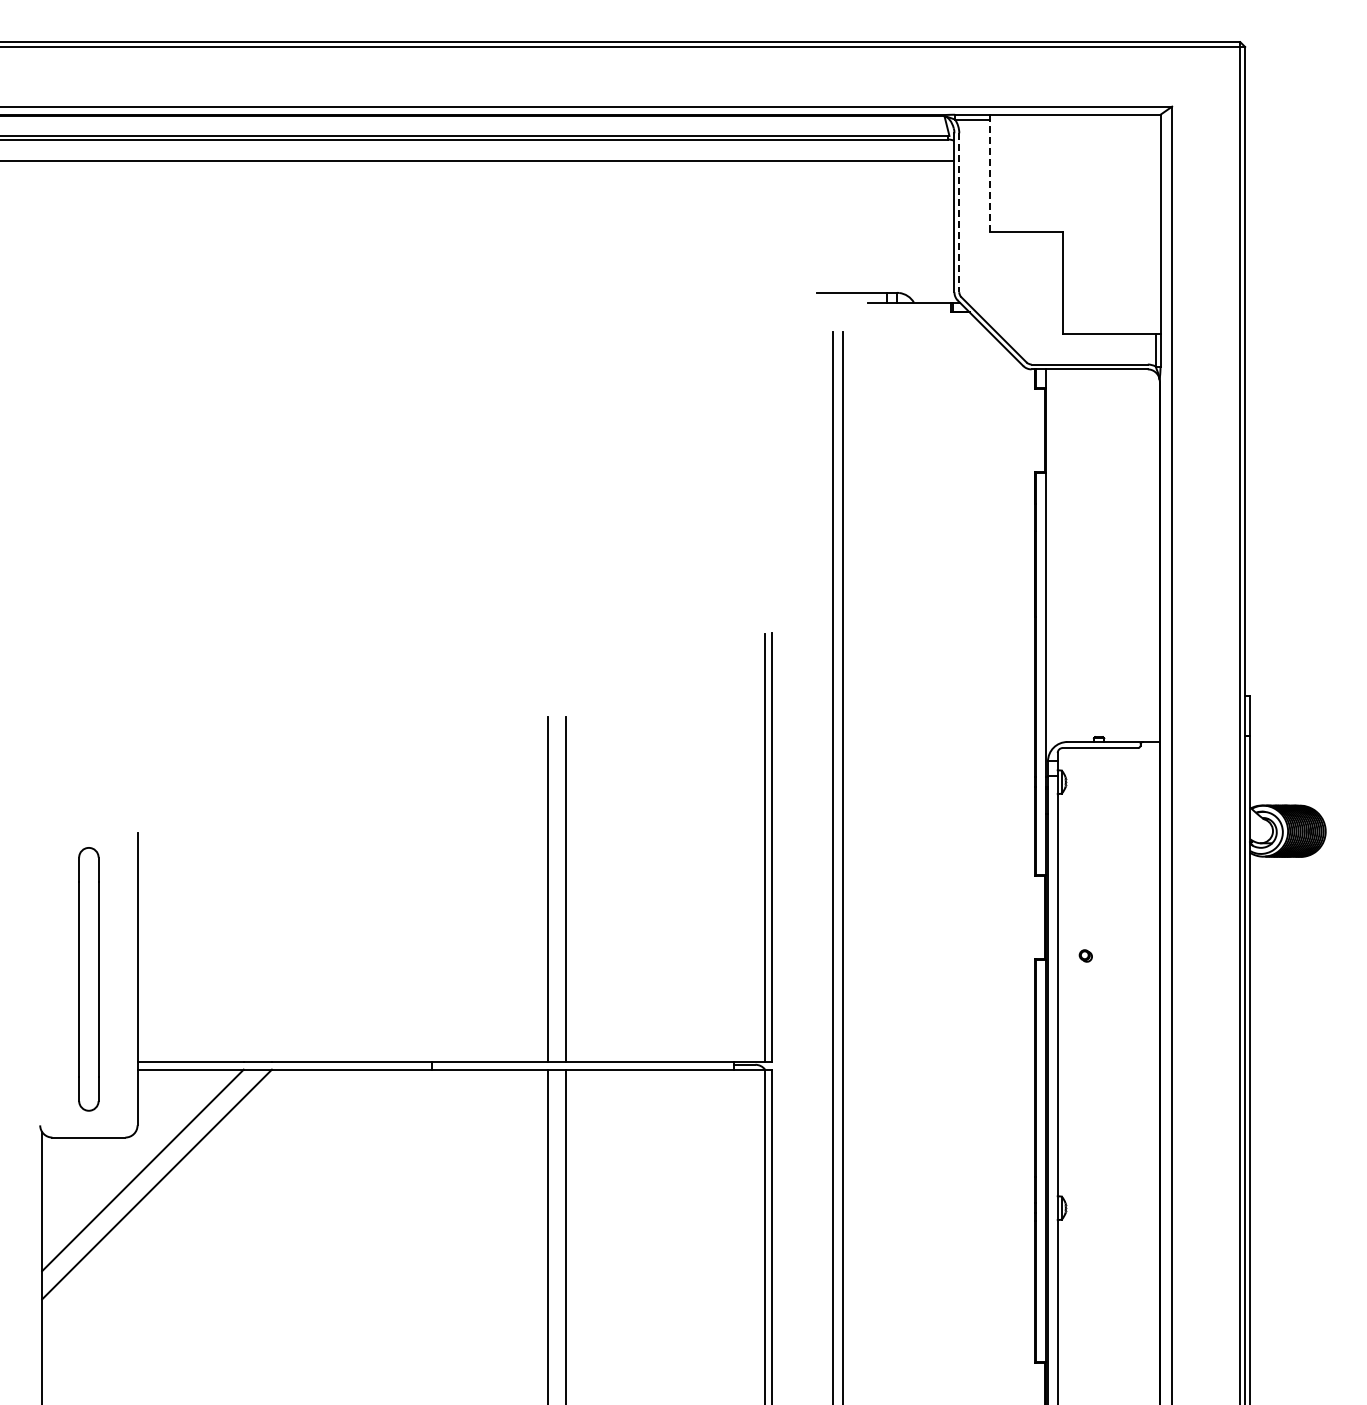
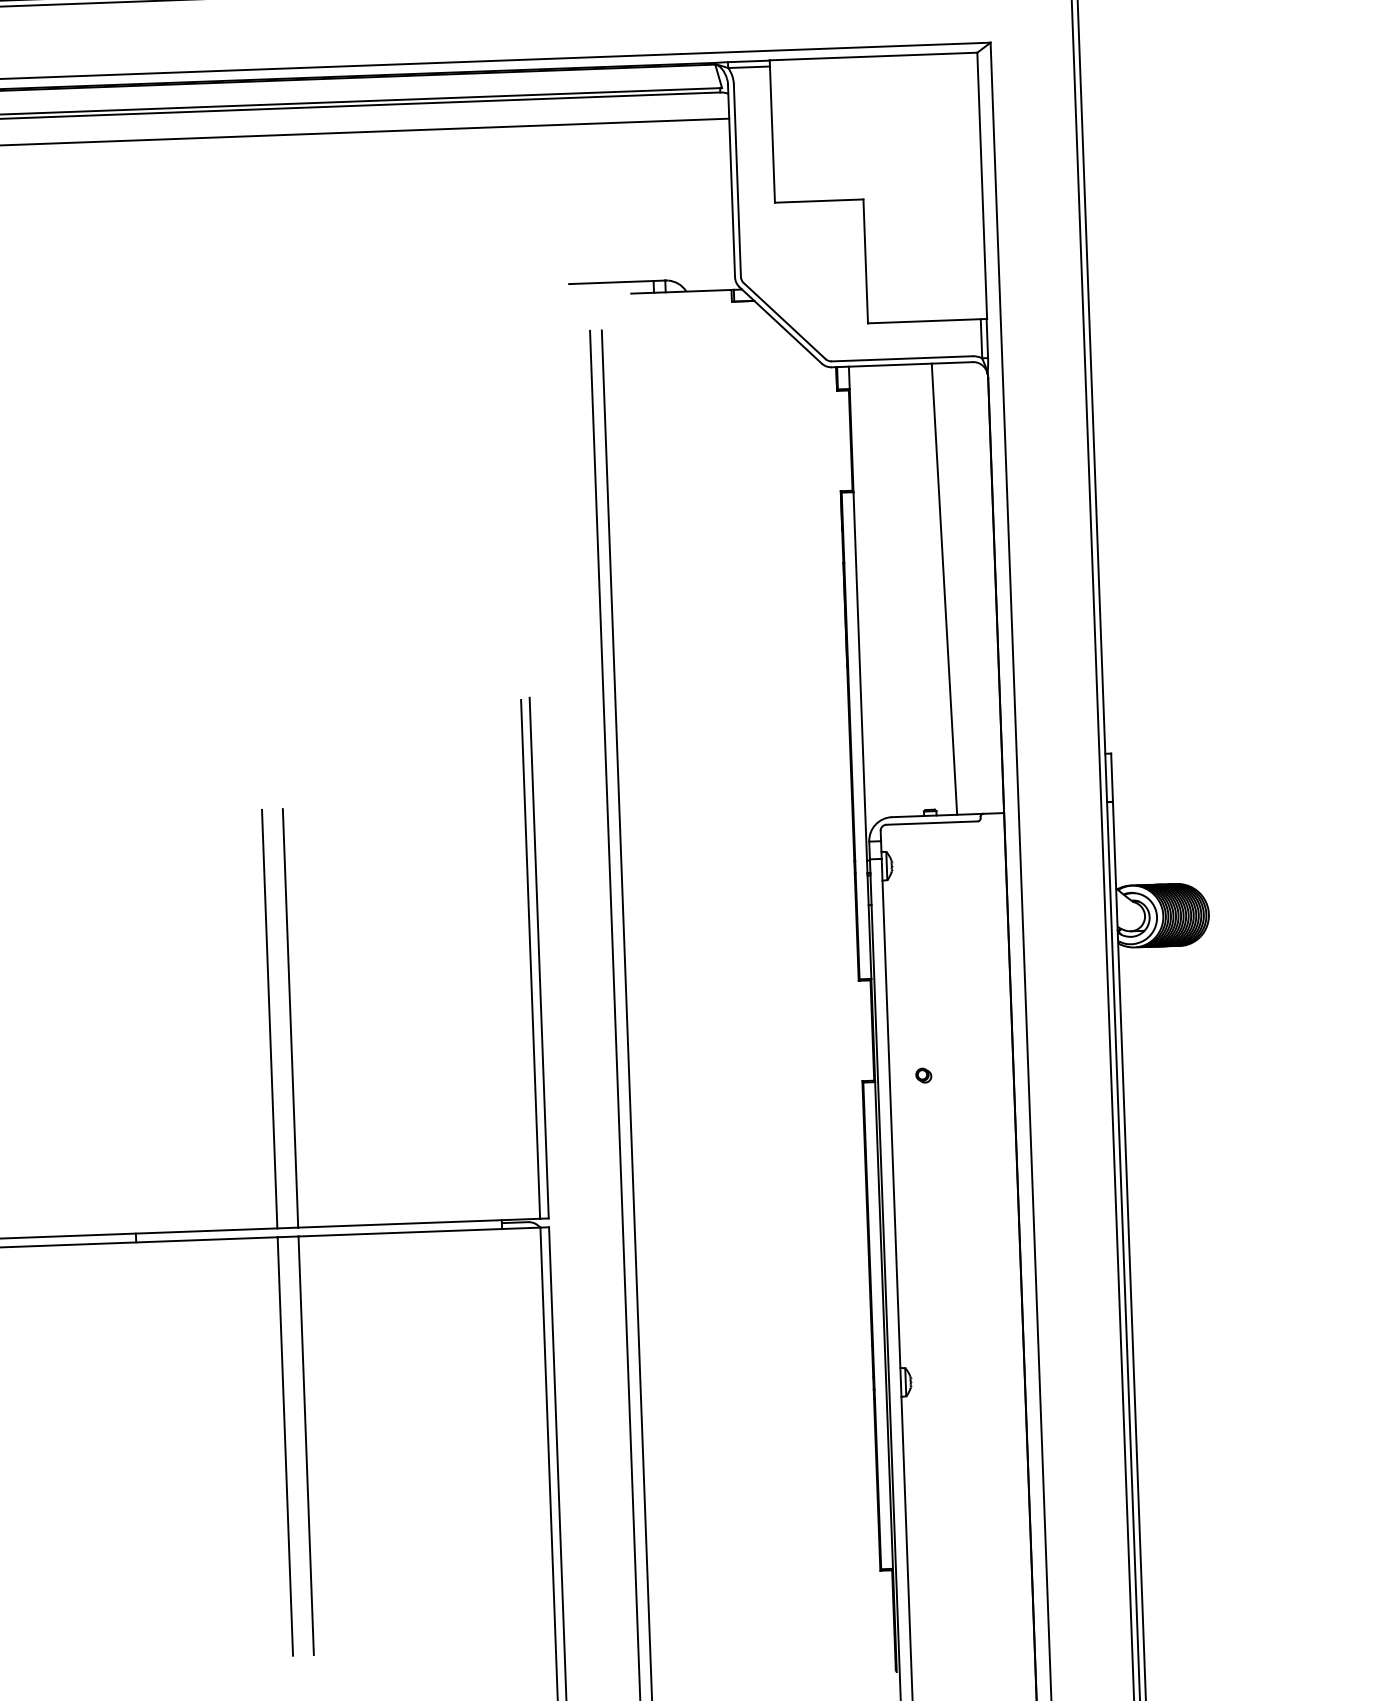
line: (989, 173) -> (772, 131), dashed -> solid
line: (959, 213) -> (737, 181), dashed -> solid
line: (1117, 555) -> (944, 588), added

